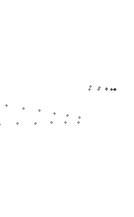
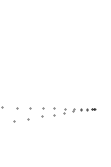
part: (102, 87) -> (84, 108), moved

